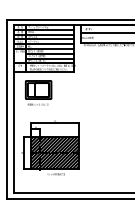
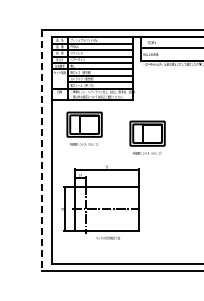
part: (85, 99) -> (147, 137), added
line: (7, 109) -> (42, 150), solid -> dashed
hatch: (54, 153) -> (106, 209), removed

